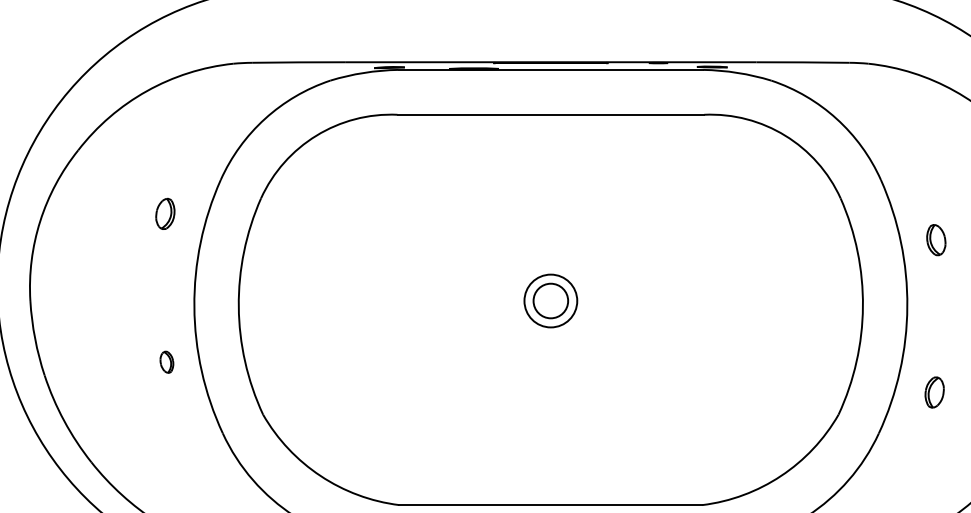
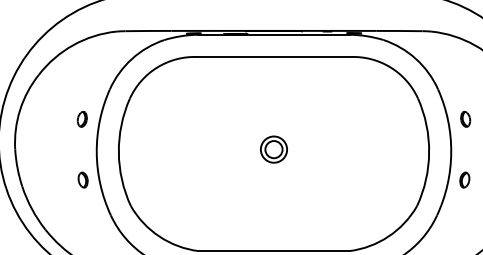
part: (163, 212) -> (81, 118), moved
part: (165, 361) -> (82, 179), size x1.43
part: (934, 391) -> (464, 179), moved

